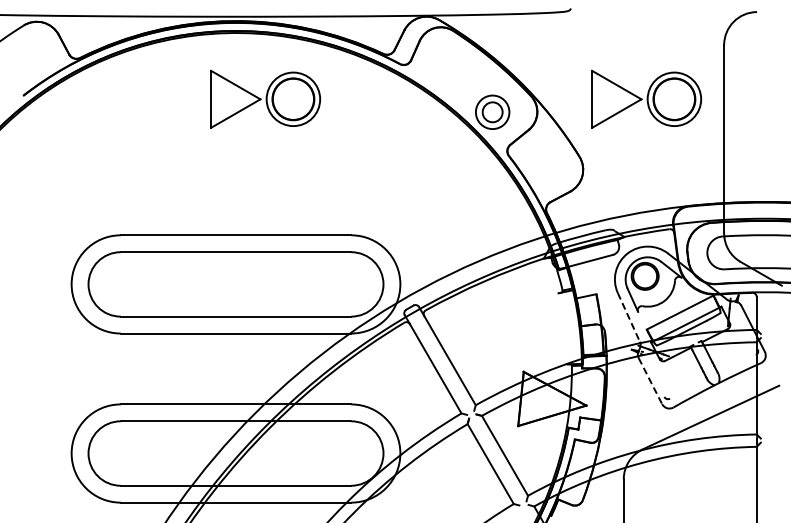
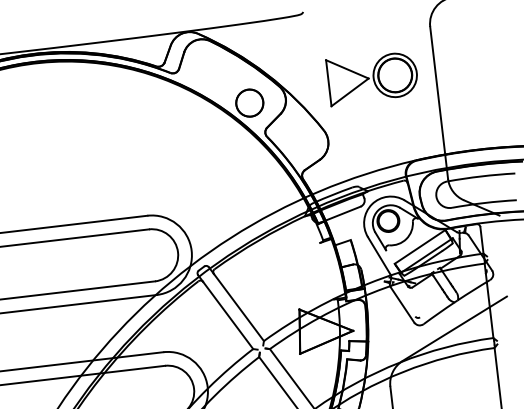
part: (265, 98) -> (65, 113), removed
circle: (492, 111) -> (249, 102), size x1.67
line: (628, 317) -> (378, 255), dashed -> solid
line: (650, 381) -> (402, 305), dashed -> solid

